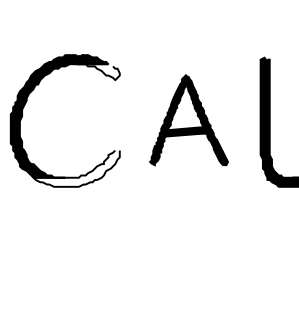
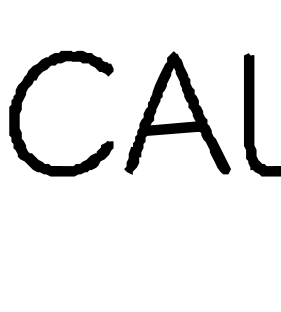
fill: (97, 72) -> (91, 68), added
part: (188, 119) -> (177, 112), size x1.43
fill: (76, 168) -> (71, 158), added

